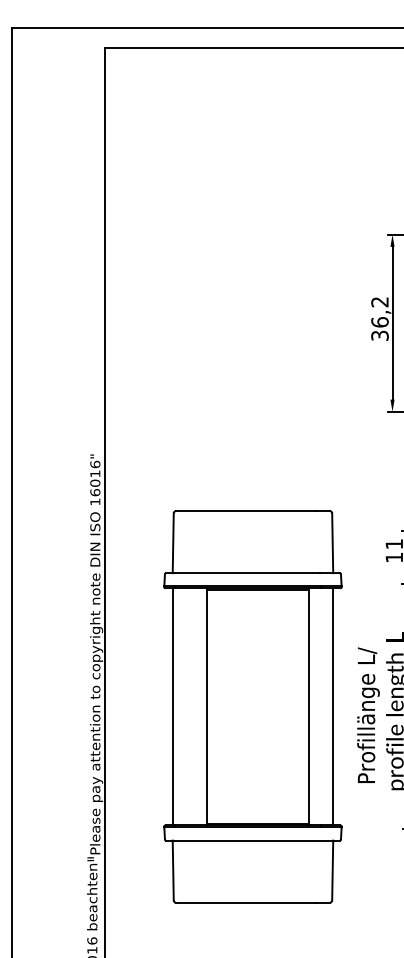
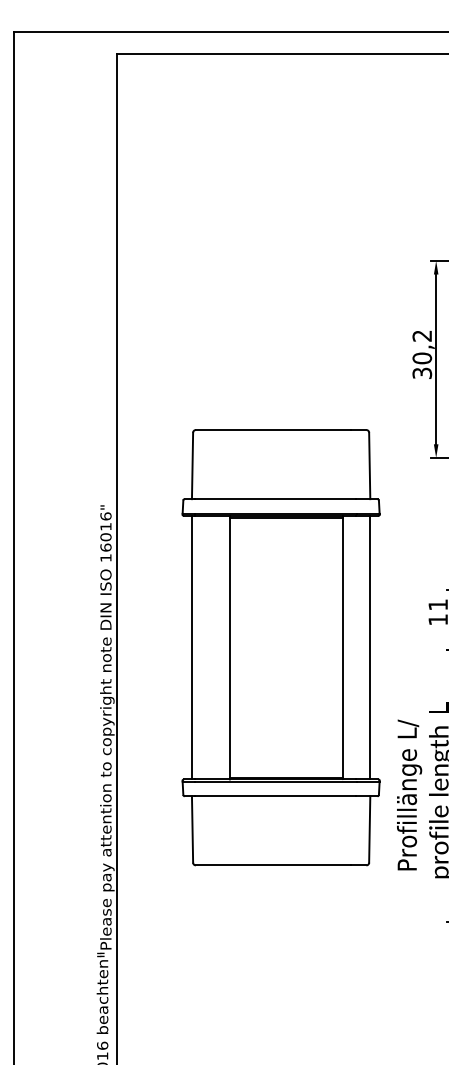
text: (379, 322) -> (421, 358), 36,2 -> 30,2
part: (252, 706) -> (280, 647), moved

